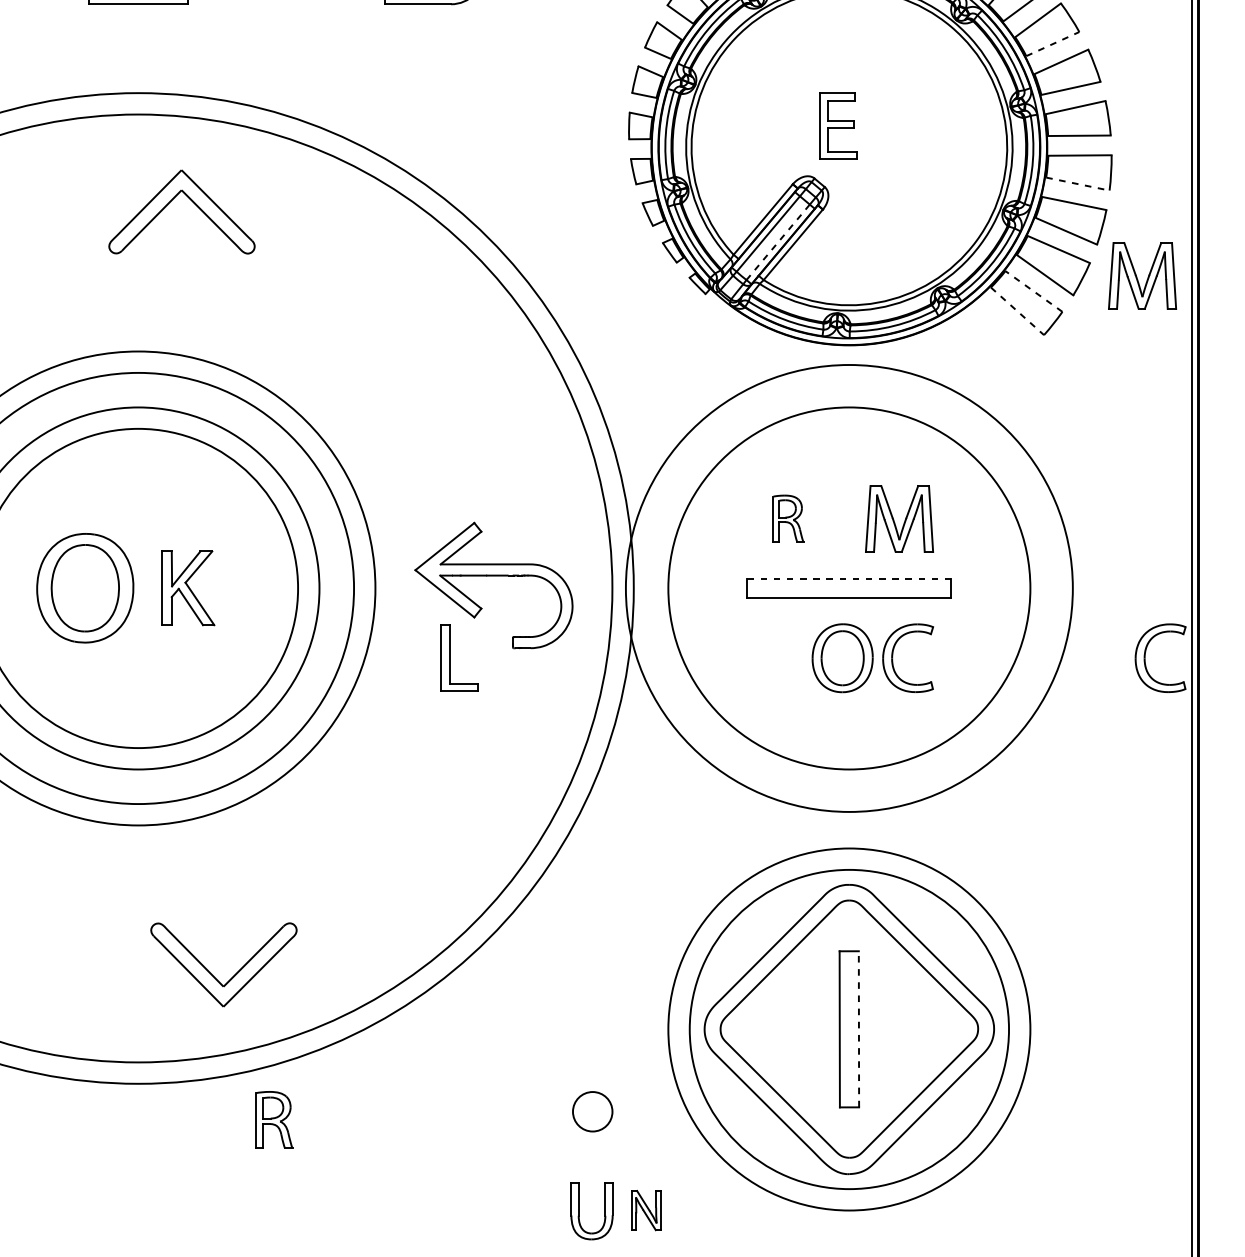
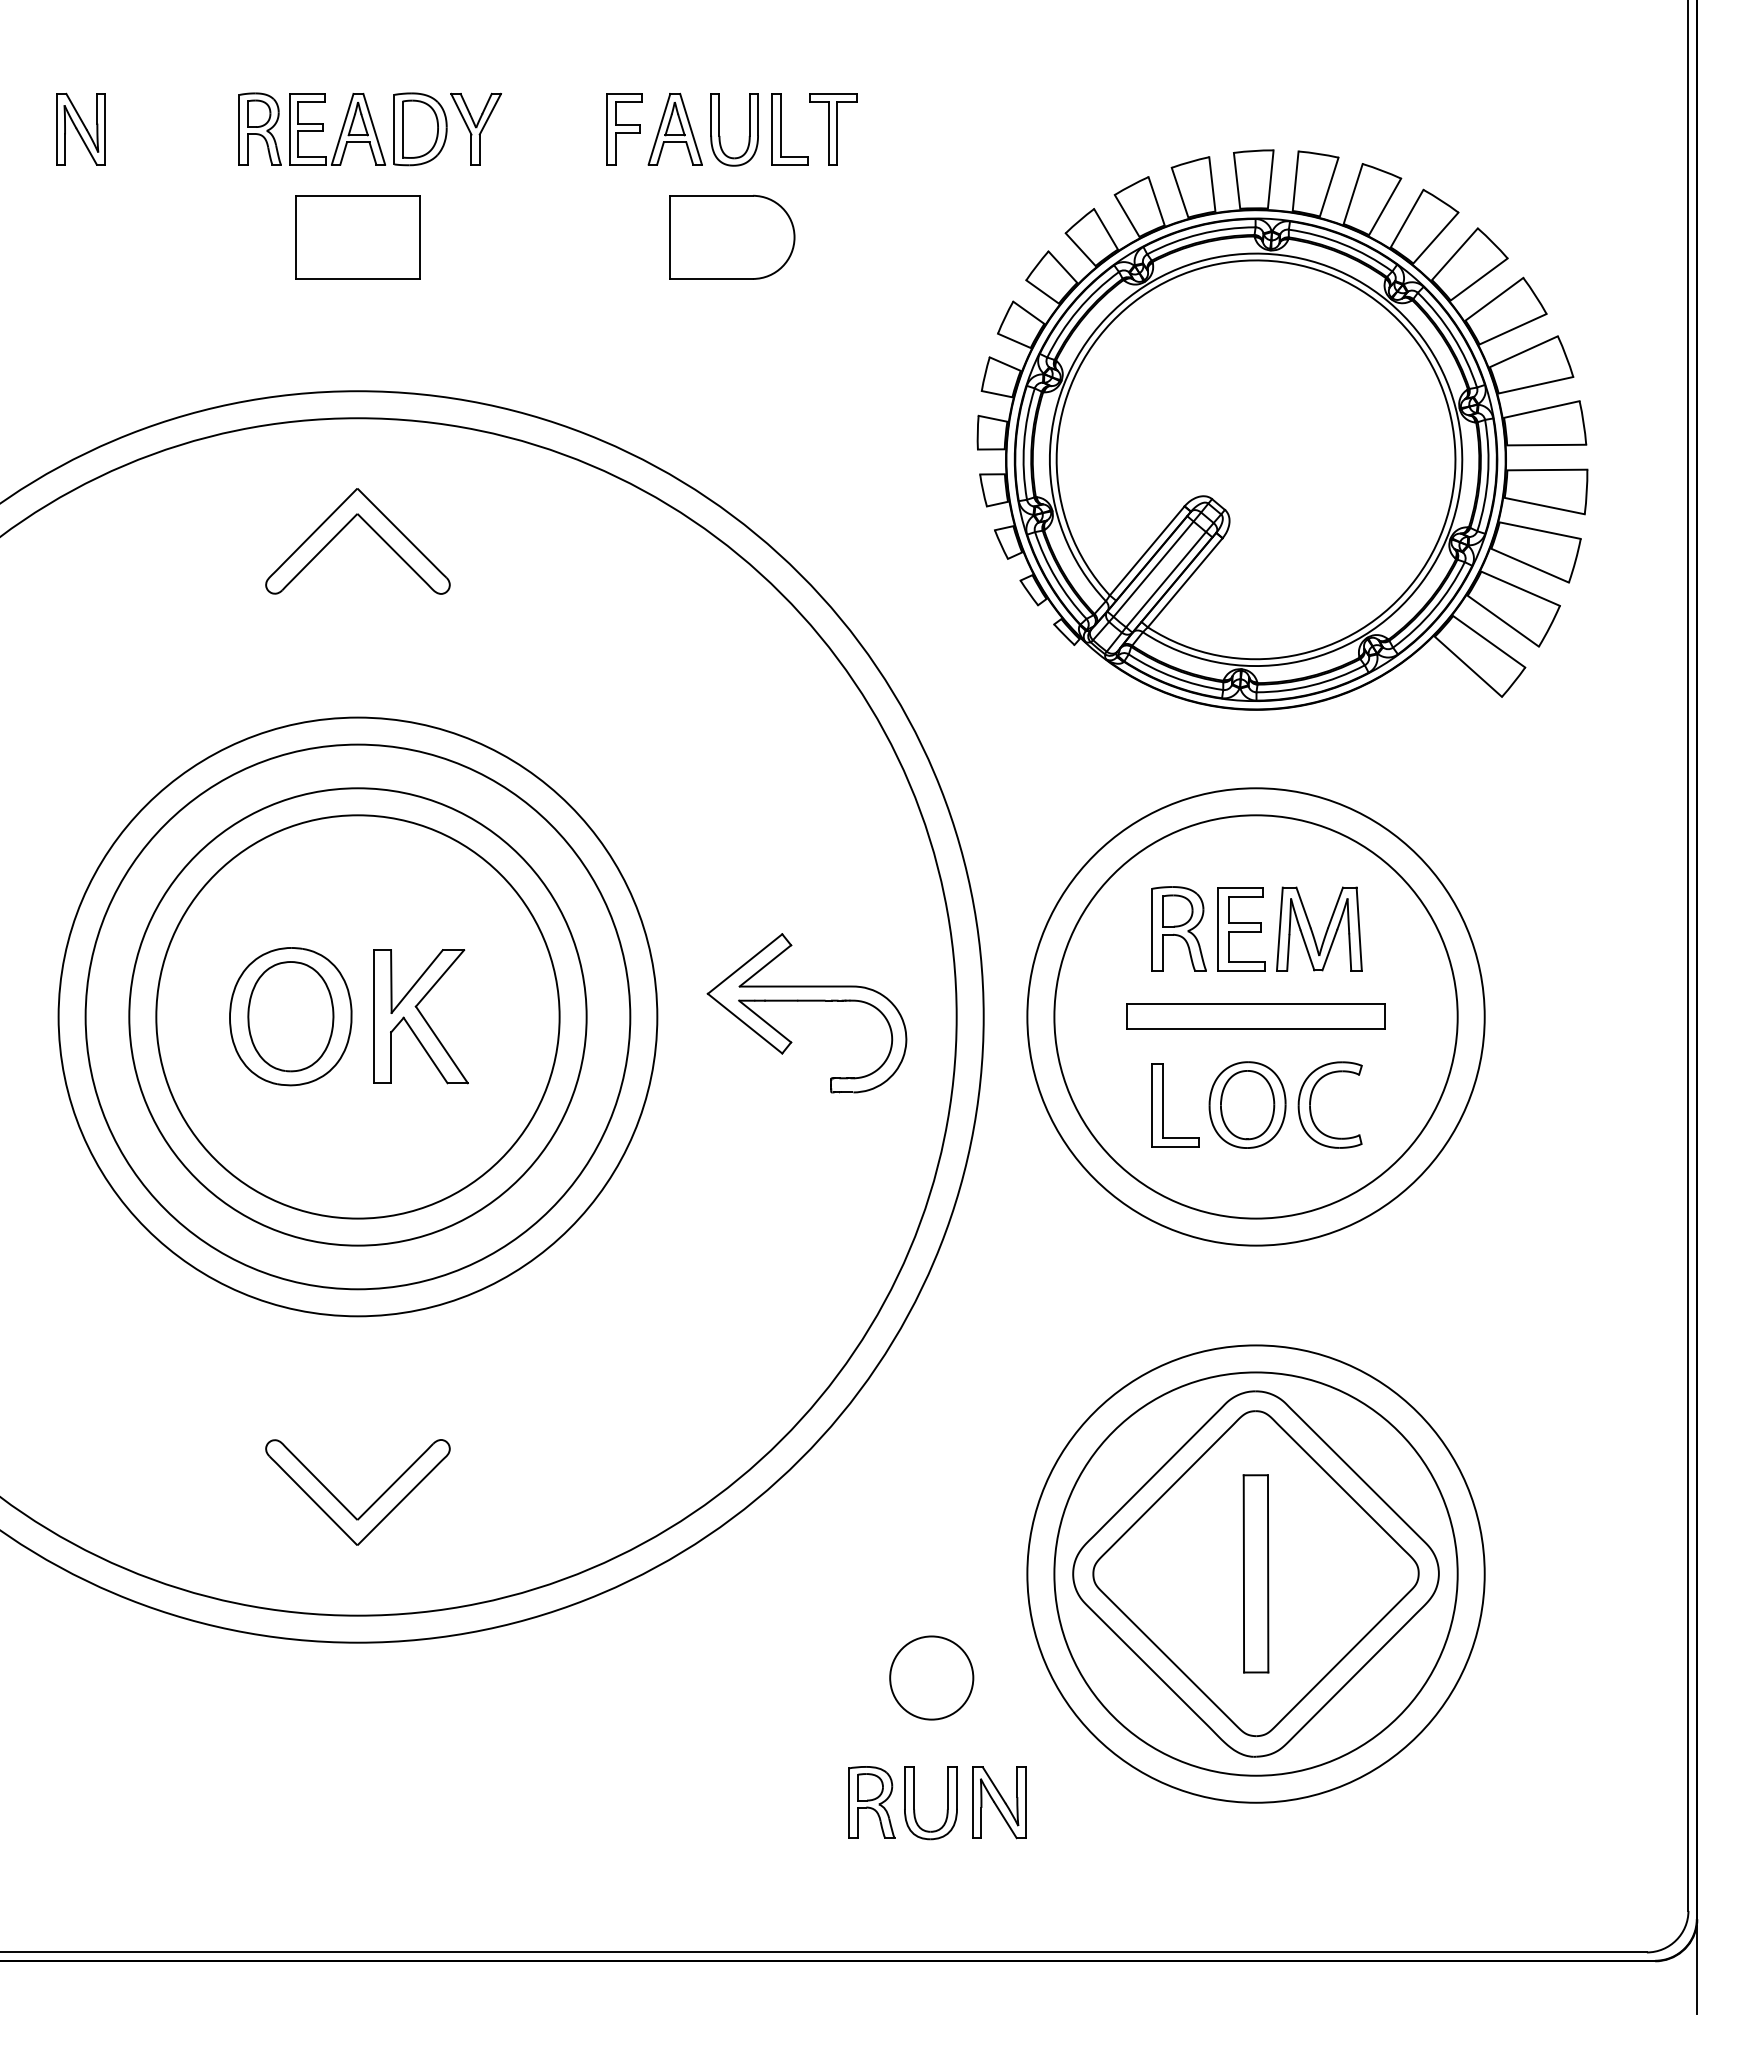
line: (1053, 44) -> (1513, 329), dashed -> solid
part: (837, 126) -> (1241, 929), moved
line: (1077, 184) -> (1544, 506), dashed -> solid
part: (171, 201) -> (344, 528), moved
line: (777, 242) -> (1165, 580), dashed -> solid
part: (1137, 276) -> (1619, 622), removed
line: (1033, 291) -> (1488, 641), dashed -> solid
line: (1017, 311) -> (1468, 667), dashed -> solid
part: (787, 518) -> (1178, 928), size x1.43
line: (849, 578) -> (1256, 1004), dashed -> solid
part: (187, 588) -> (420, 1016), size x1.43
circle: (848, 588) -> (1255, 1016), size x0.71
part: (1145, 655) -> (1630, 1101), removed
part: (449, 658) -> (1163, 1105), moved
part: (213, 975) -> (344, 1505), moved
line: (859, 1029) -> (1268, 1573), dashed -> solid
circle: (592, 1111) -> (931, 1677), size x1.67
part: (274, 1120) -> (871, 1802), moved
part: (646, 1210) -> (999, 1802), size x1.43

